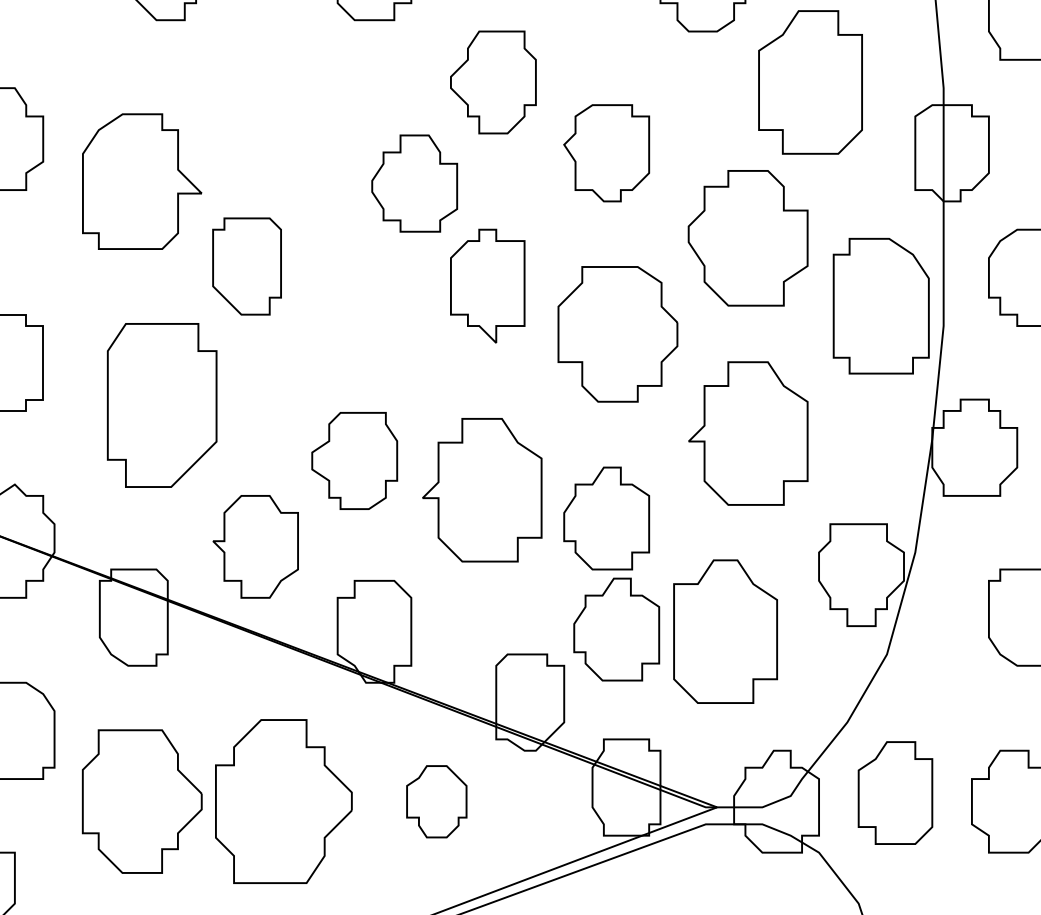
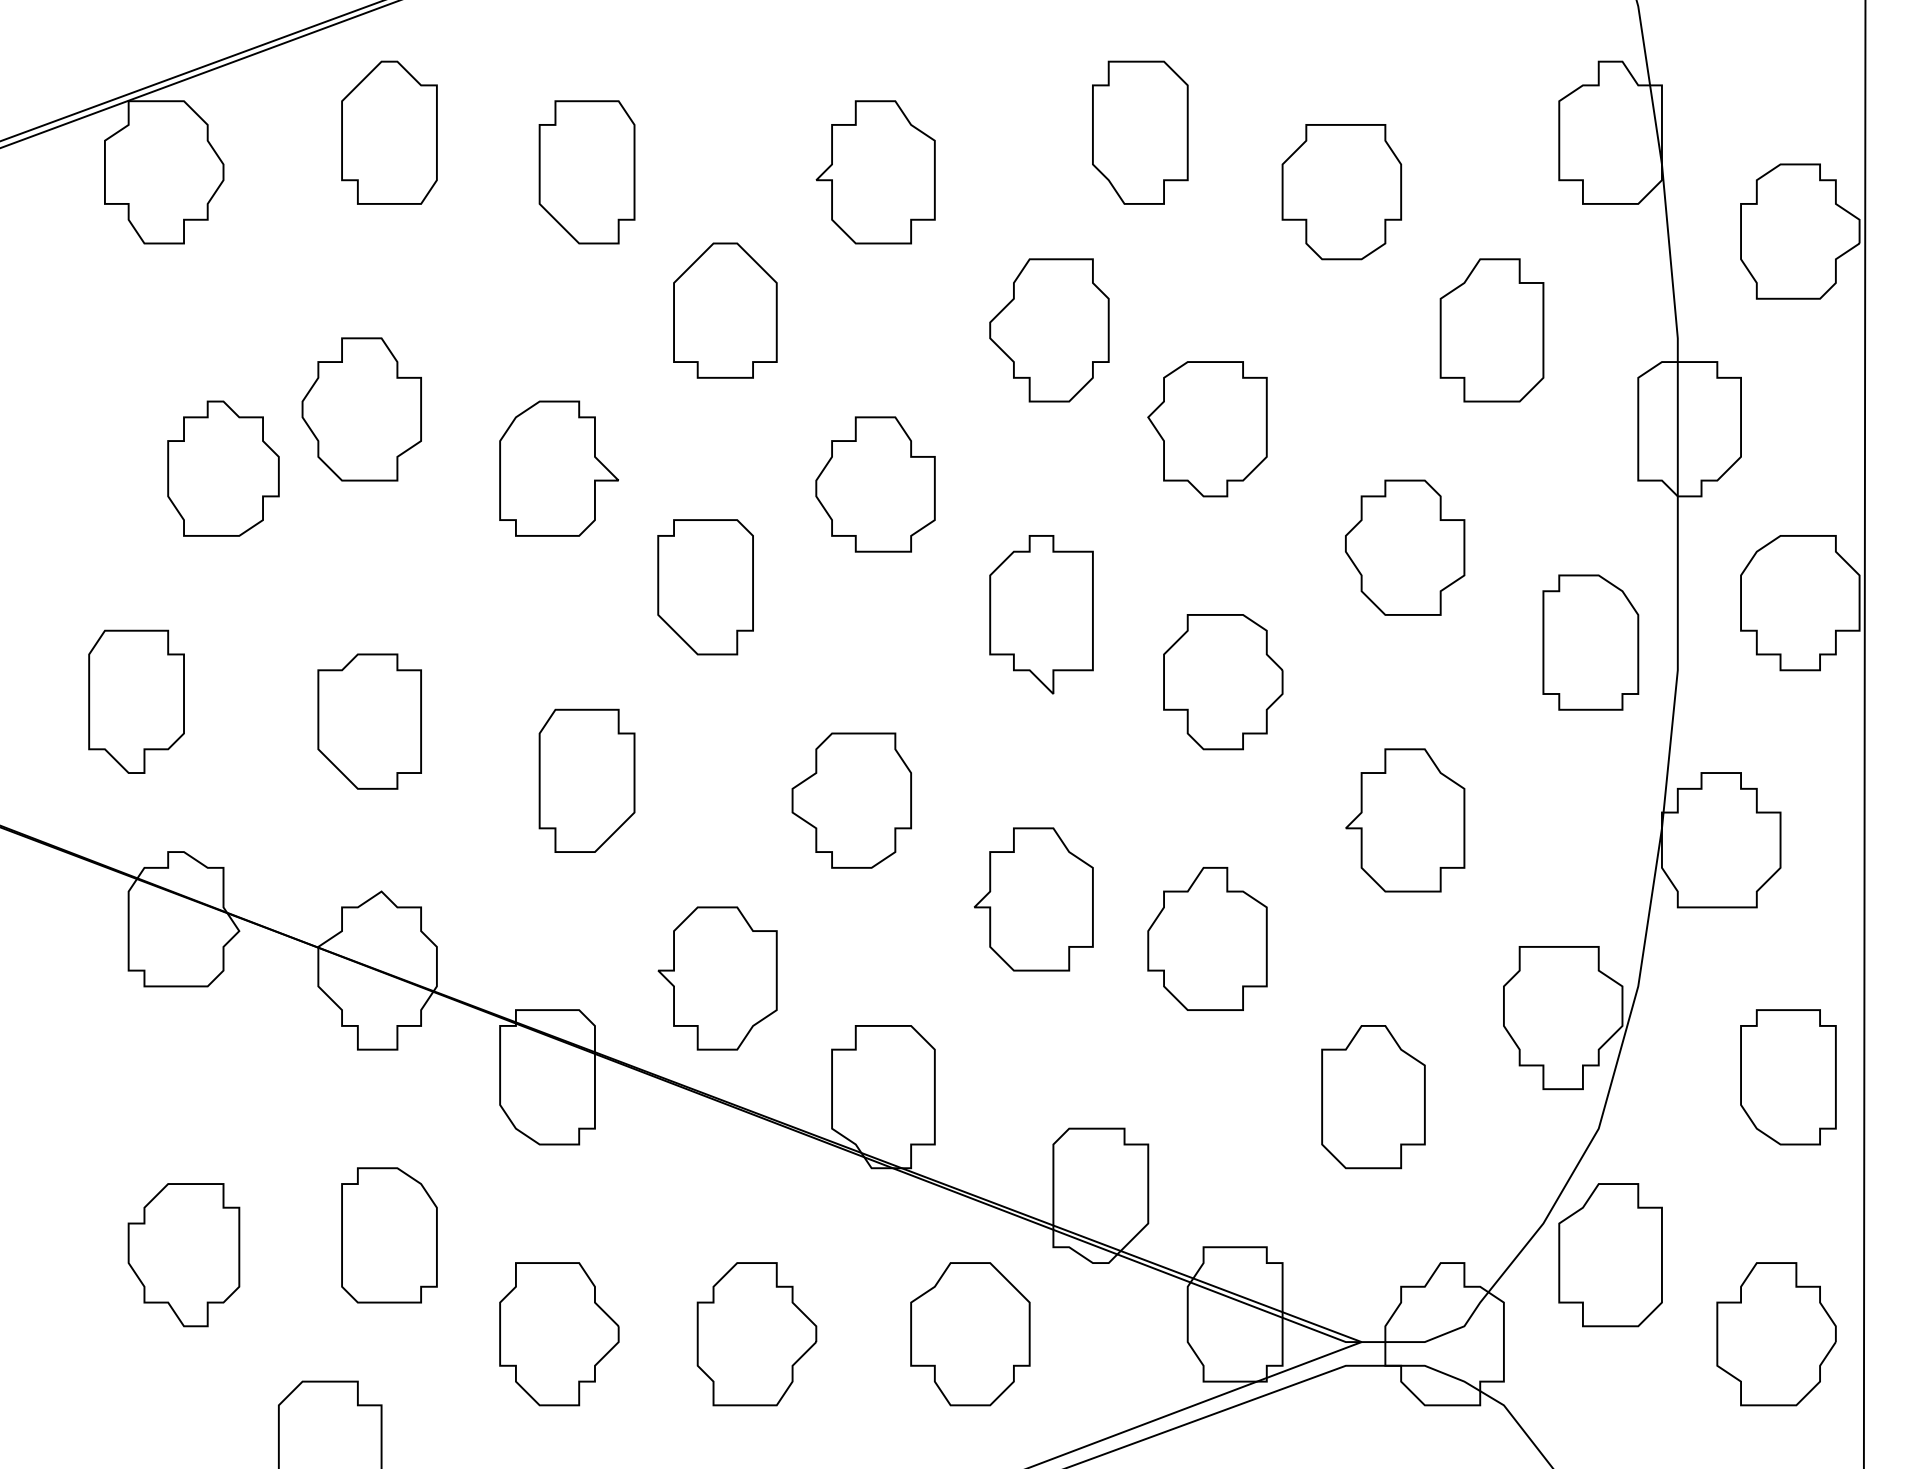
part: (261, 68) -> (725, 310), added
part: (810, 82) -> (1491, 330), size x0.71
part: (141, 181) -> (558, 468), size x0.71
part: (414, 183) -> (875, 484), moved
part: (748, 238) -> (1405, 547), size x0.71
part: (881, 306) -> (1590, 642), size x0.71
part: (618, 334) -> (1223, 682), size x0.71
part: (161, 404) -> (586, 780), size x0.62
part: (748, 433) -> (1405, 820), size x0.71
part: (354, 460) -> (851, 800), moved
part: (482, 490) -> (1033, 899), size x0.71
part: (616, 629) -> (1221, 1093), removed
part: (725, 632) -> (1373, 1097), size x0.71
part: (895, 793) -> (1610, 1255), moved
part: (142, 801) -> (559, 1334), size x0.71
part: (283, 801) -> (756, 1334), size x0.62
part: (436, 801) -> (970, 1334), size x1.43

